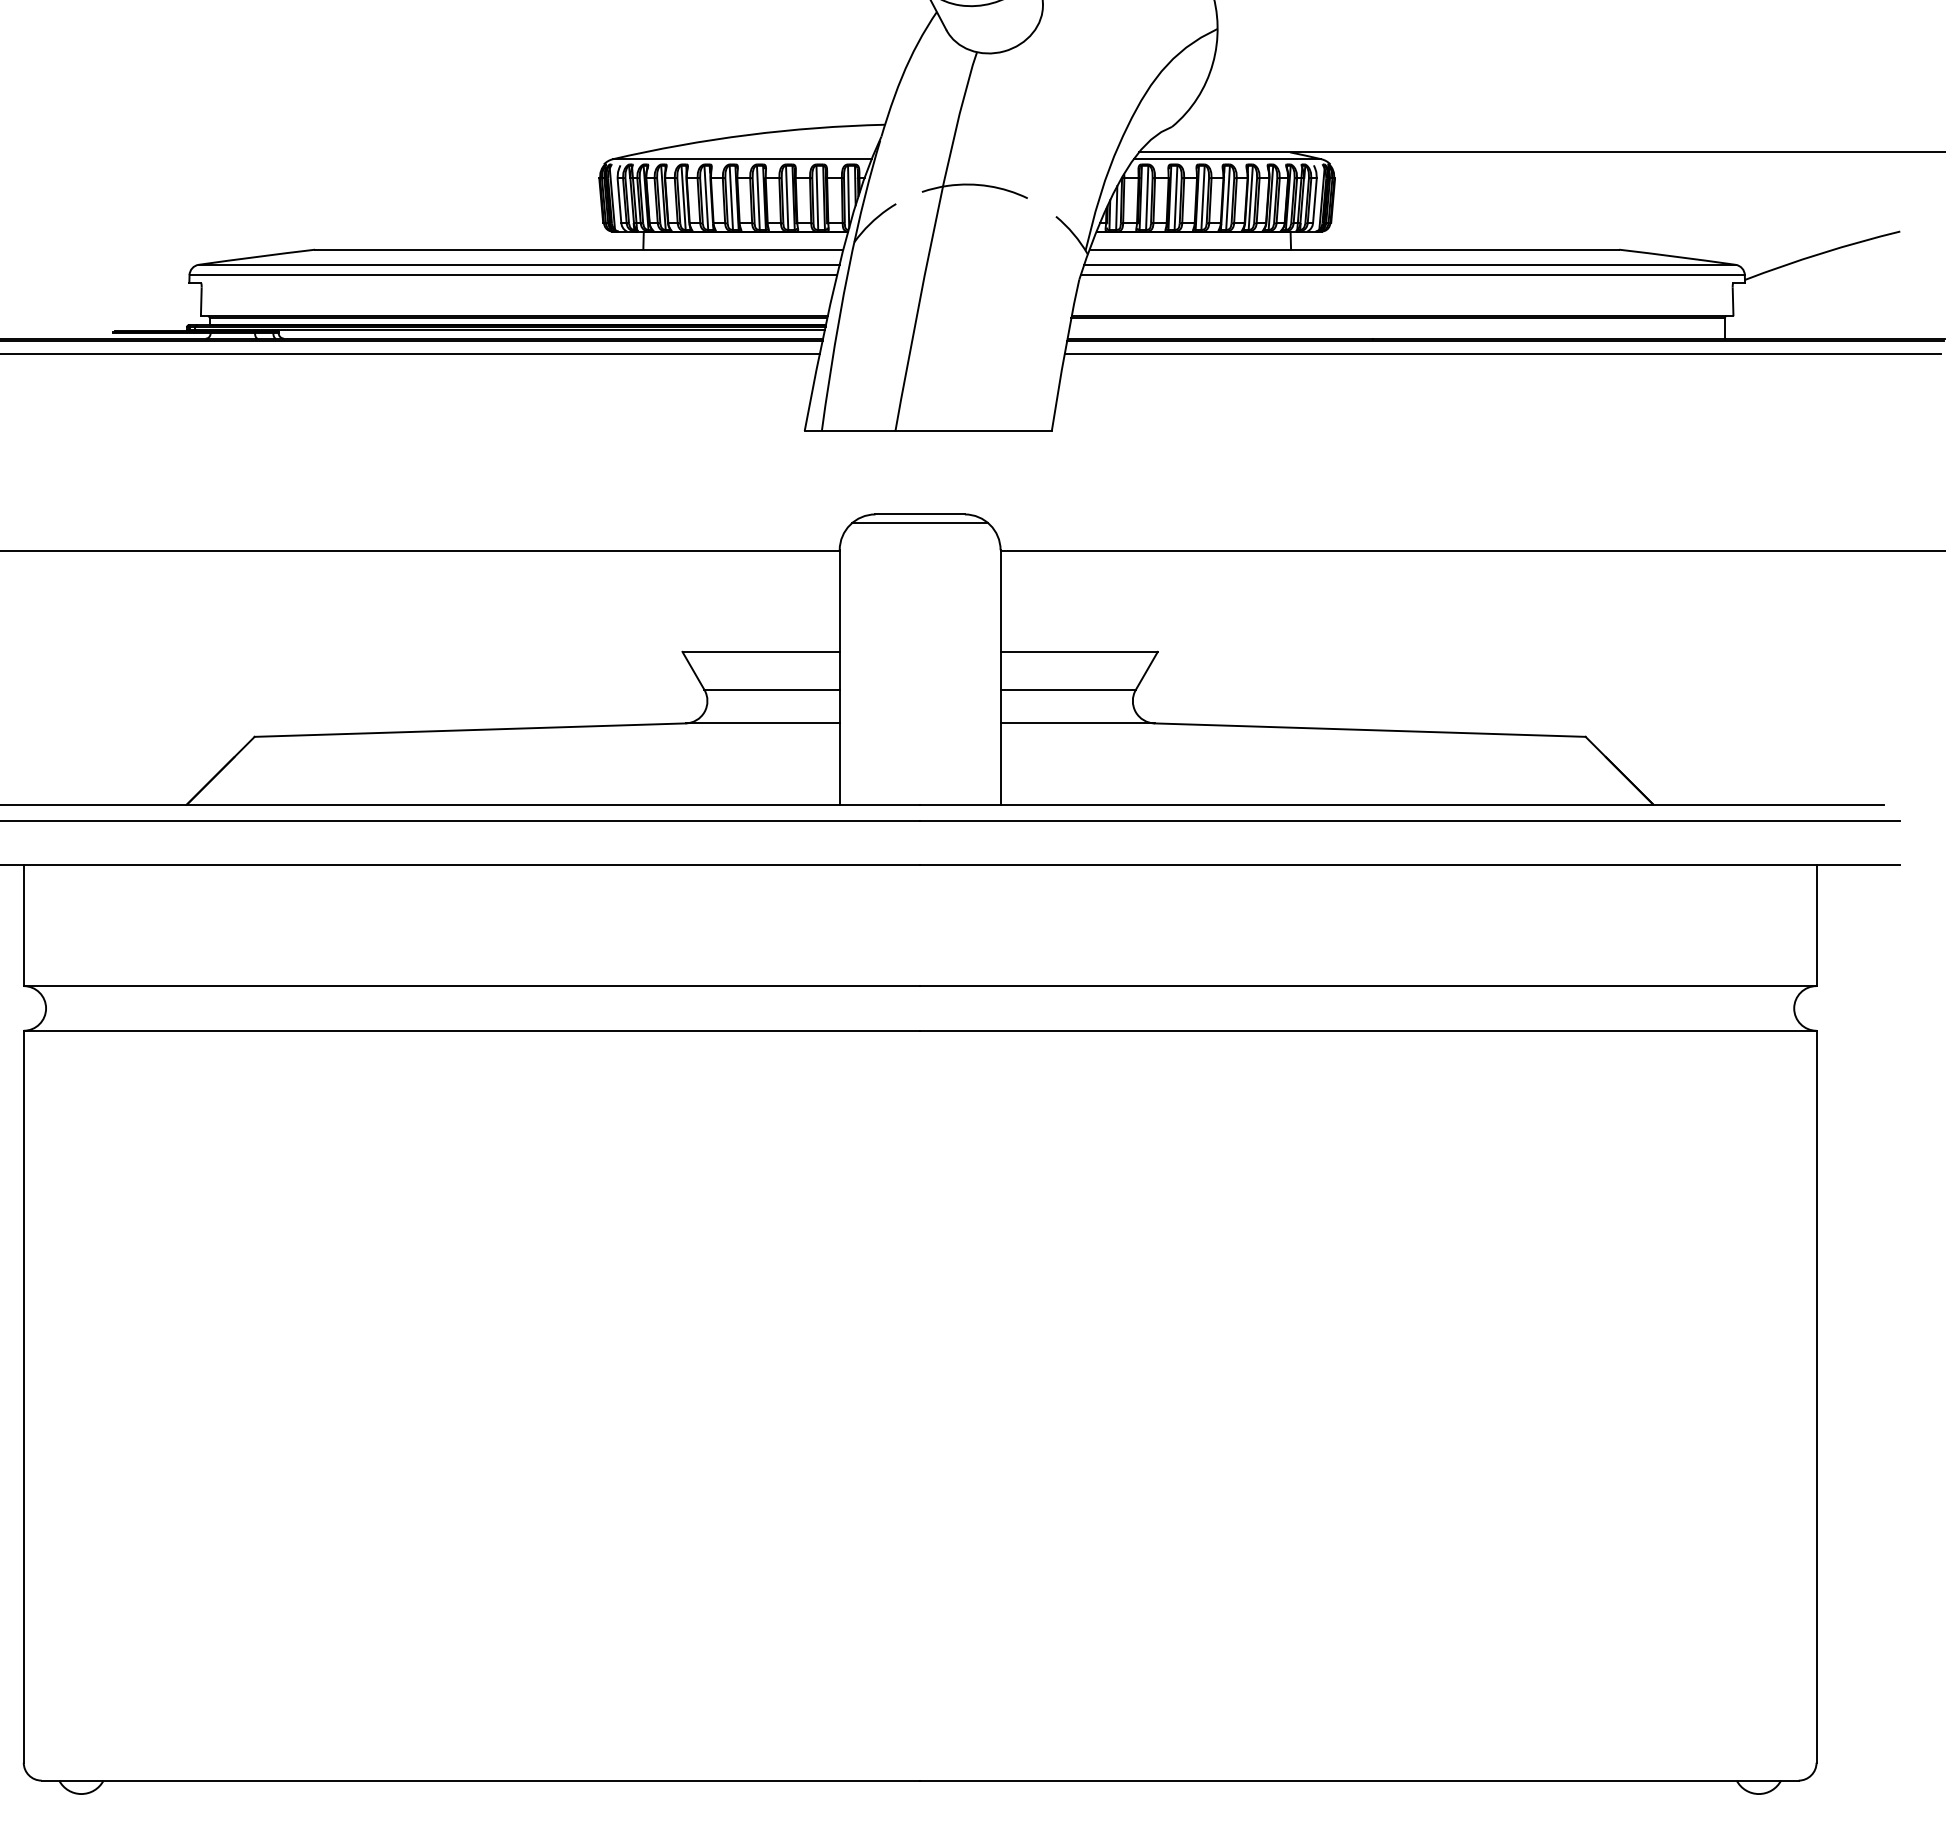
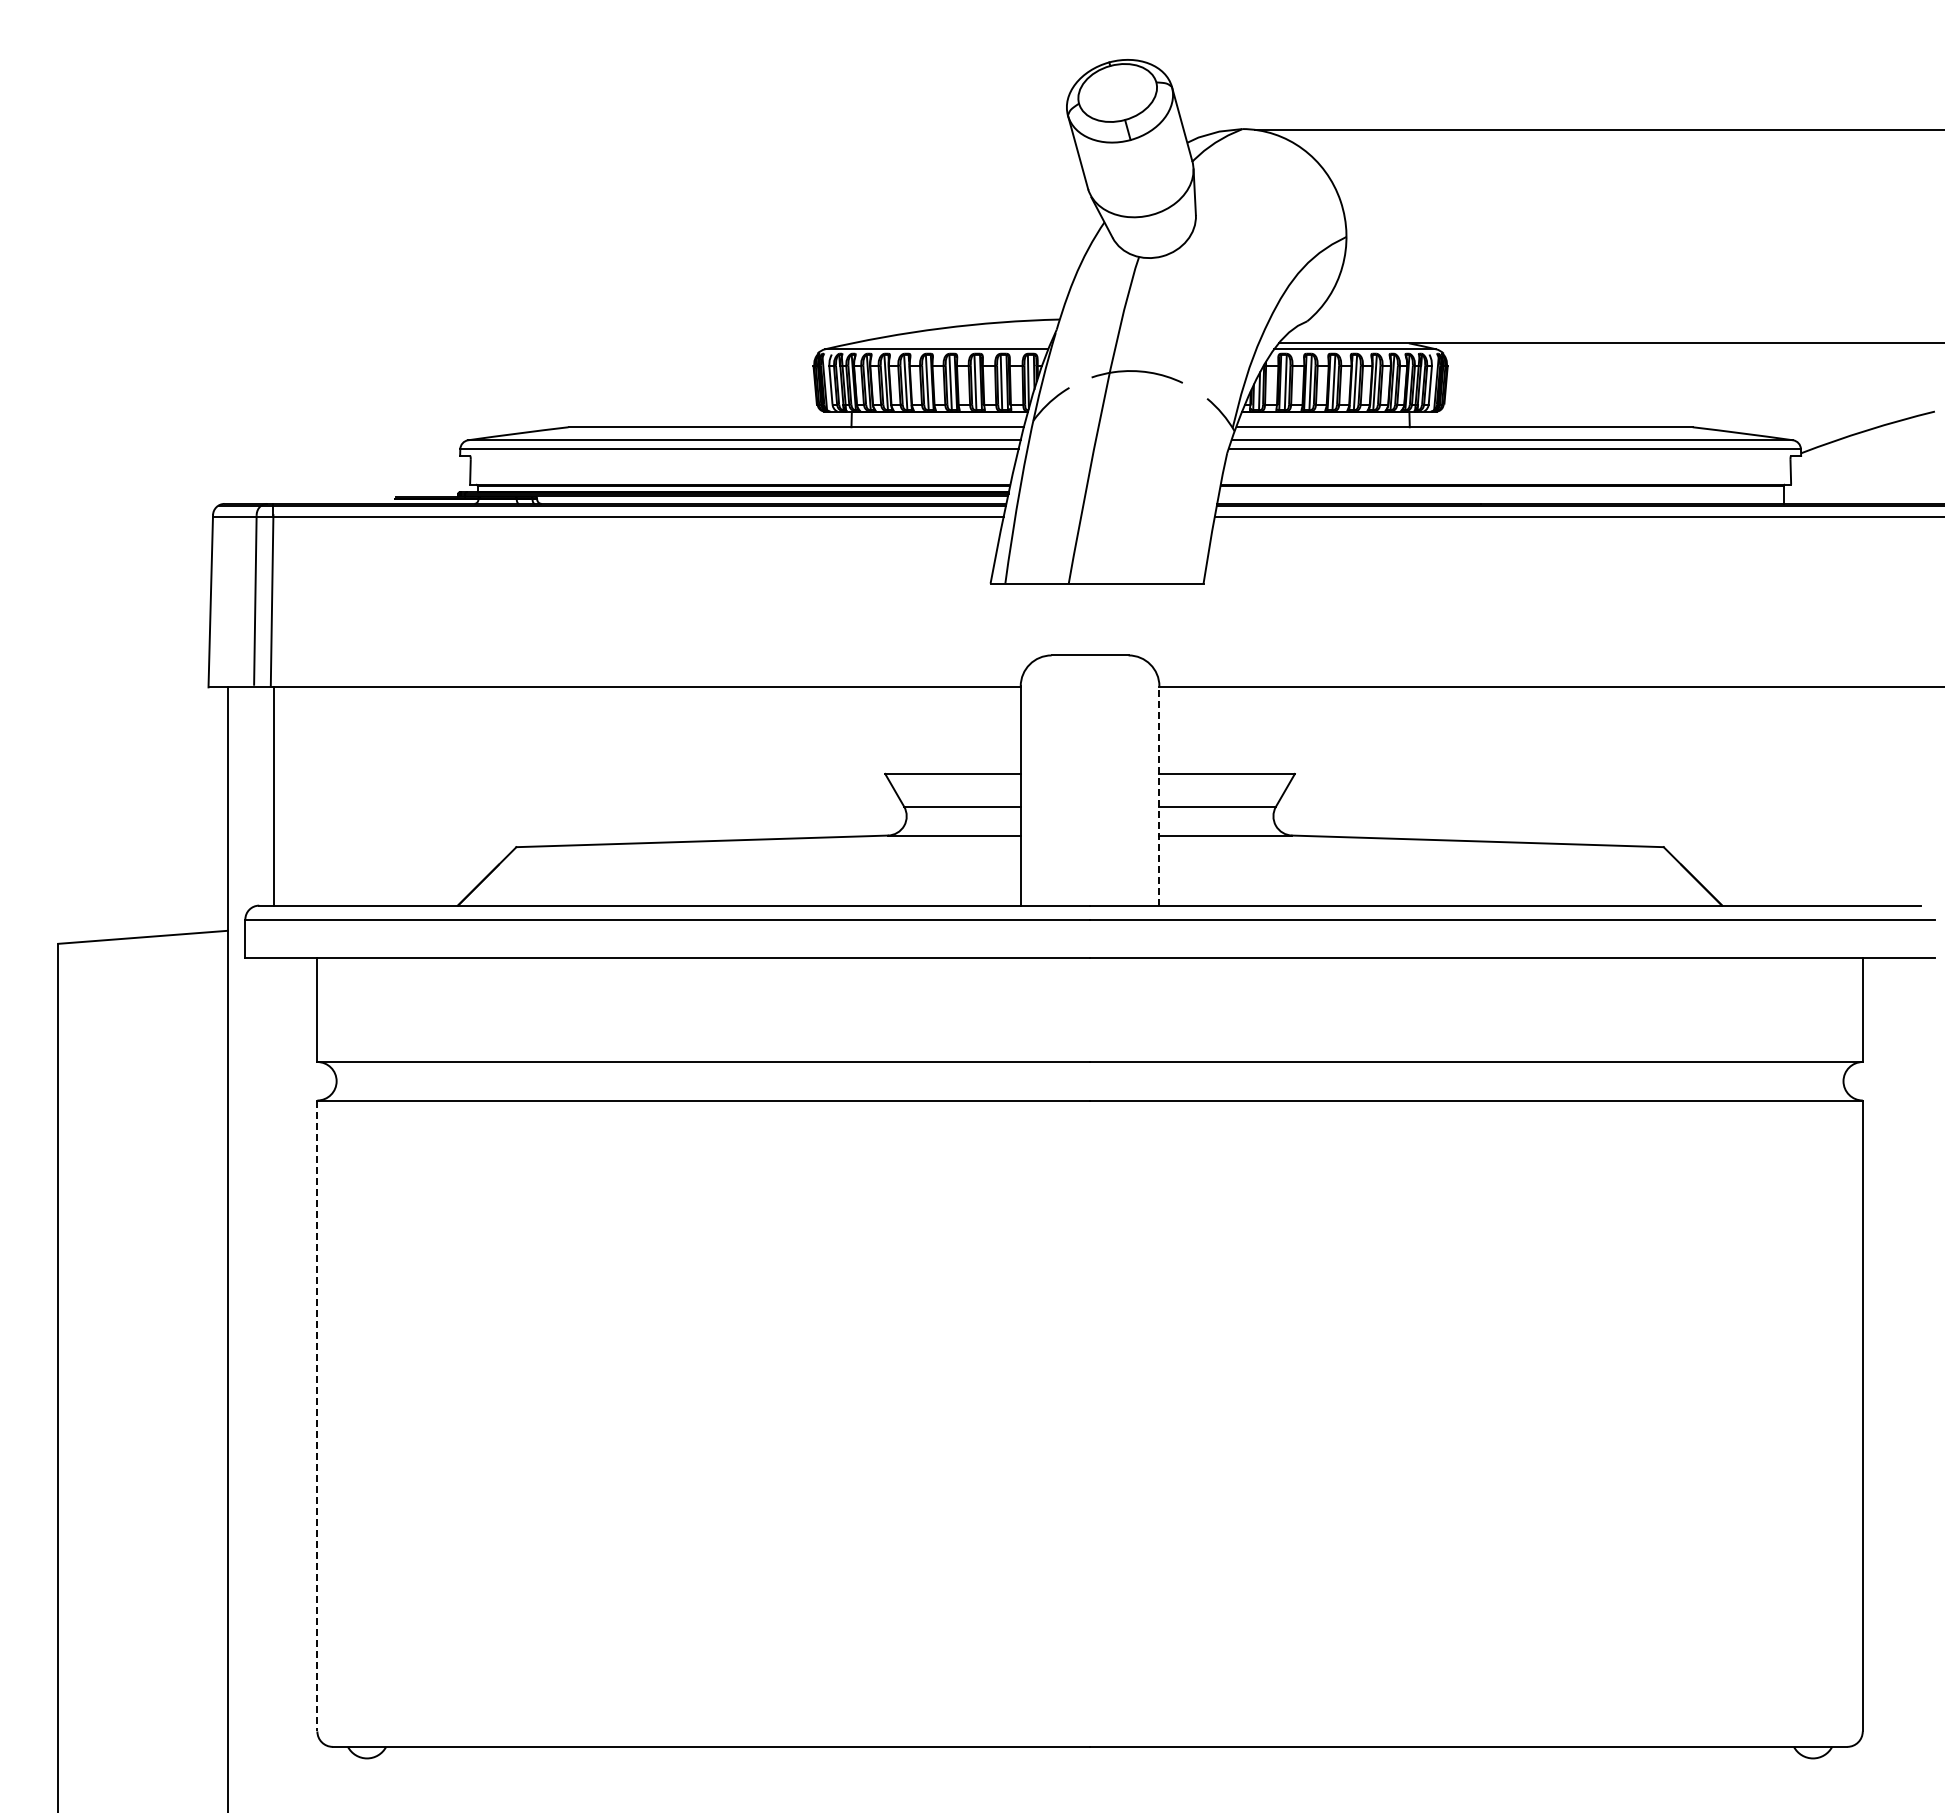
line: (919, 523) -> (1089, 663), removed
line: (1000, 676) -> (1159, 795), solid -> dashed
line: (23, 1397) -> (317, 1416), solid -> dashed

